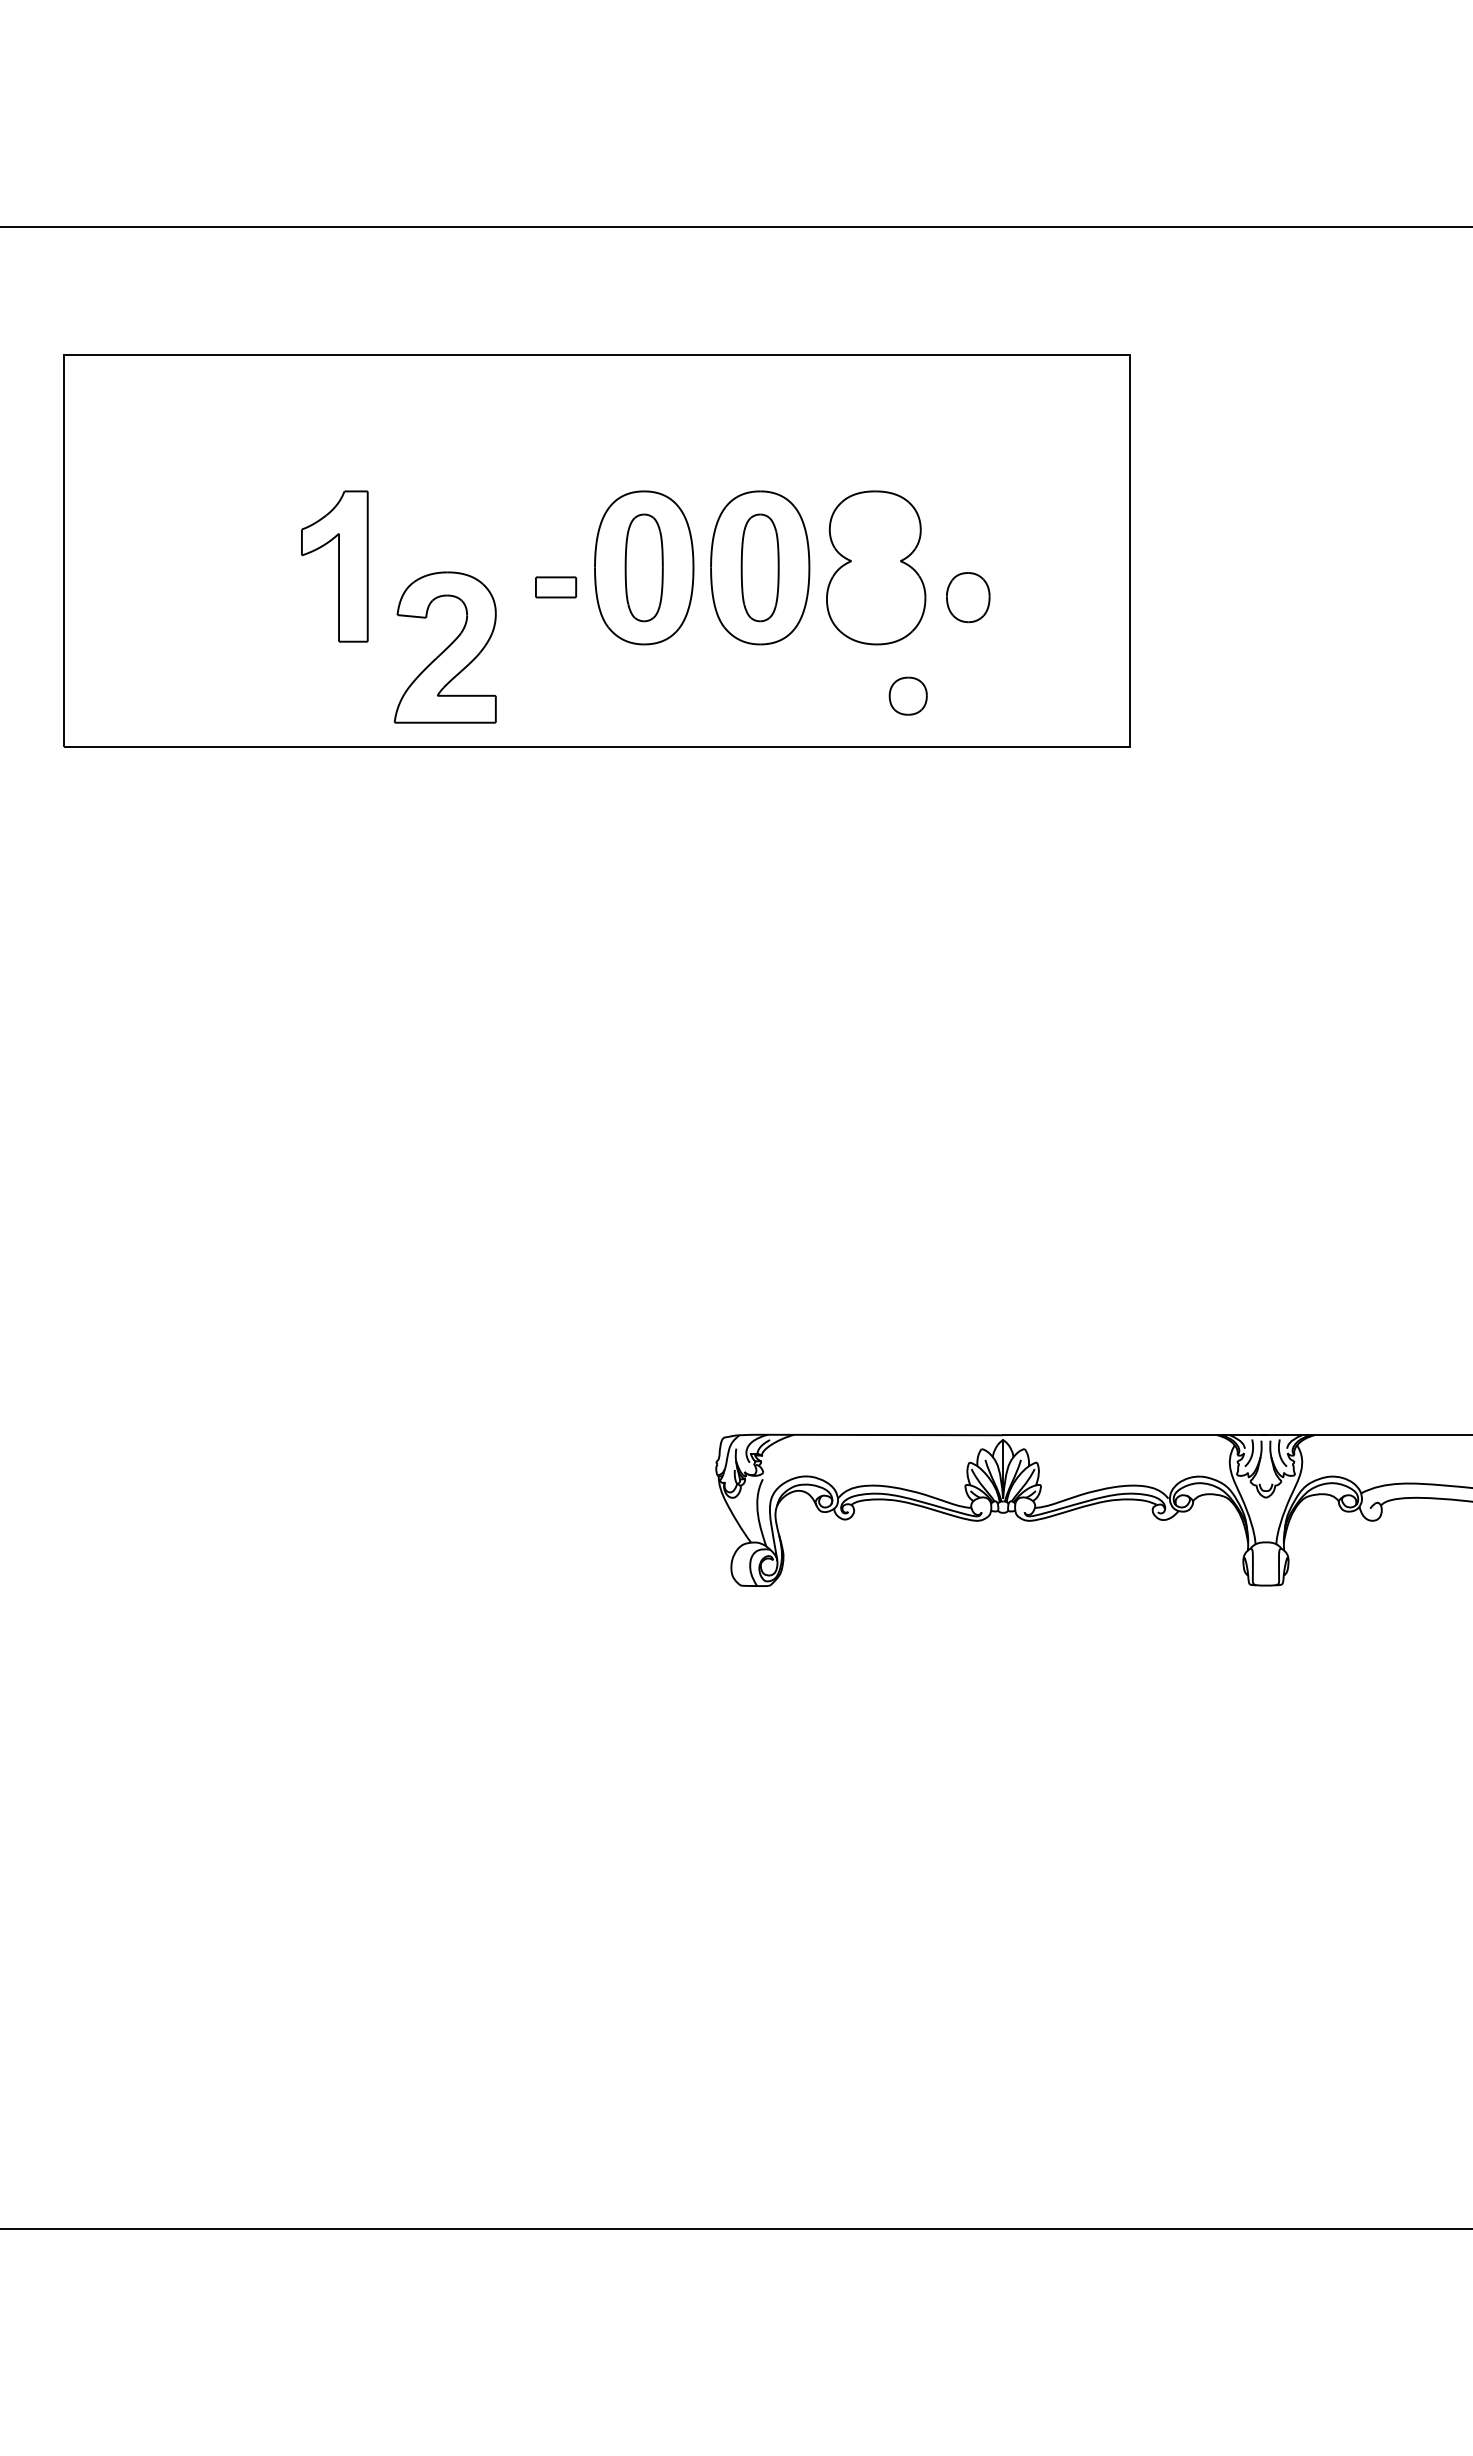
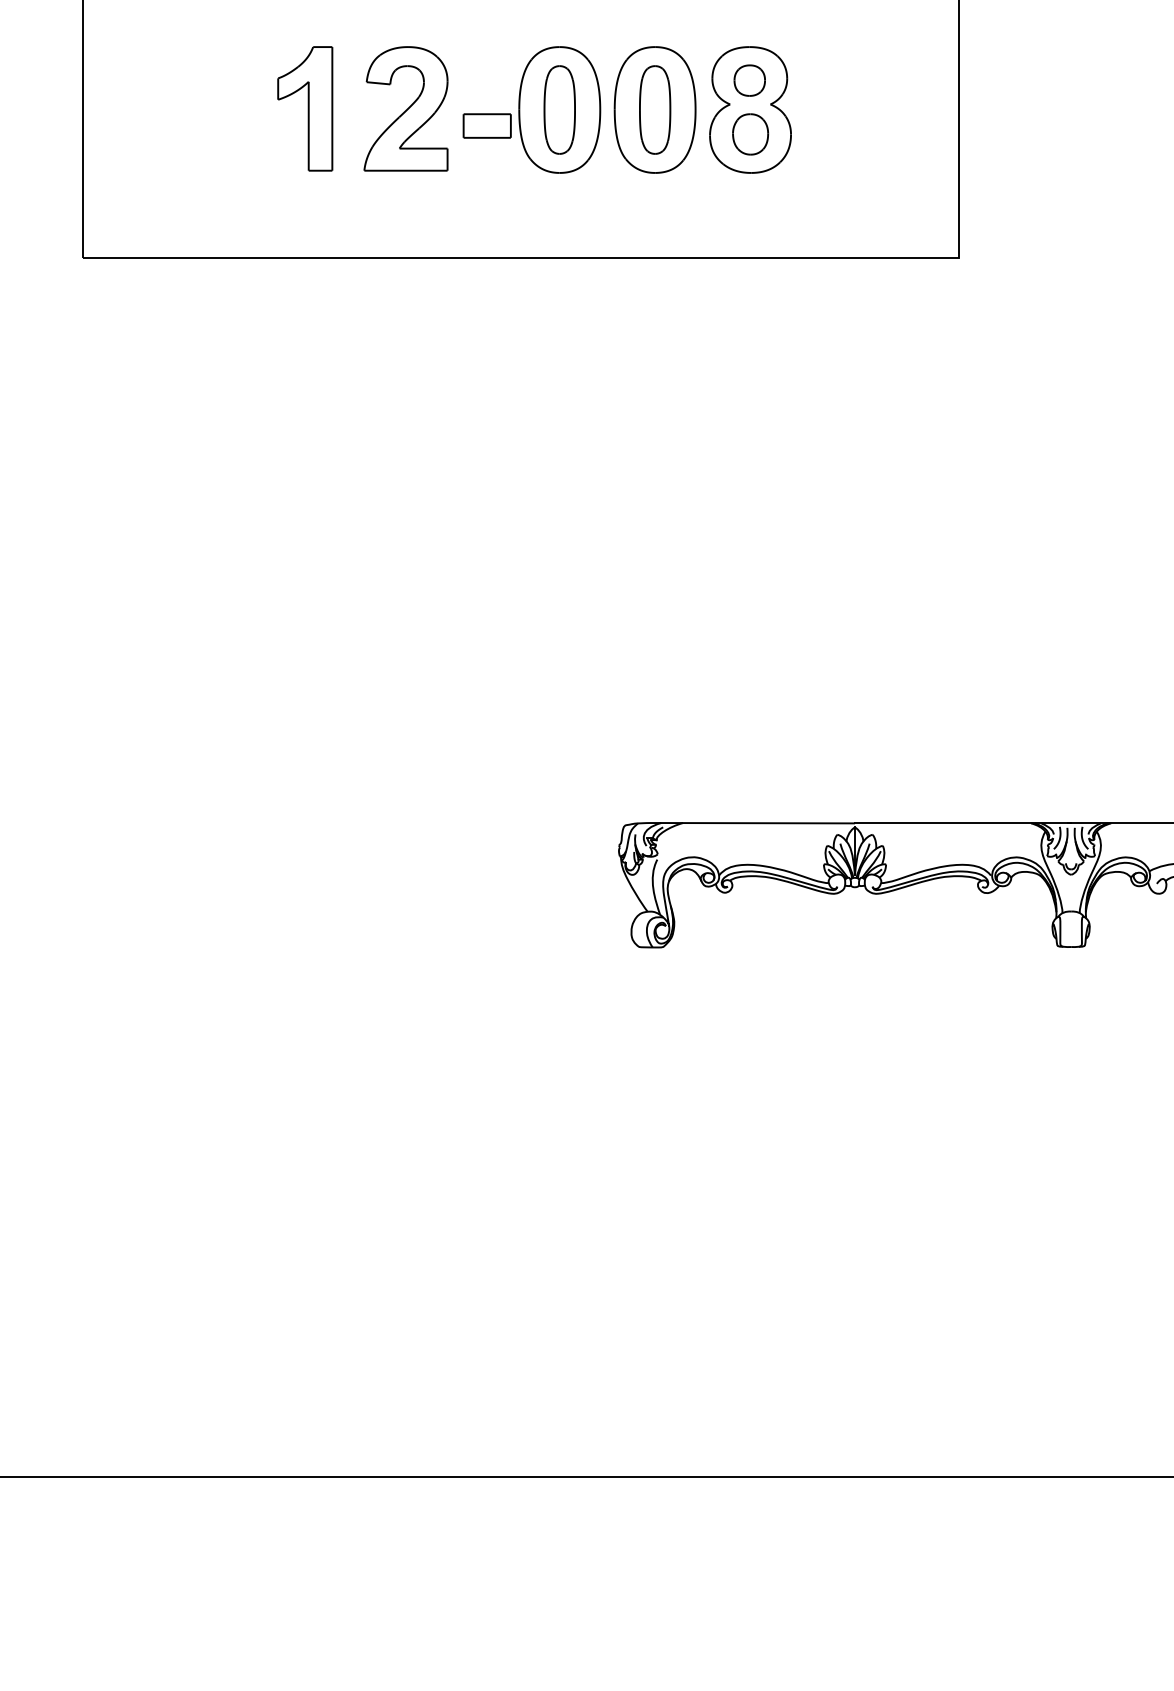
part: (555, 587) -> (486, 126), size x1.43
part: (968, 597) -> (750, 134), moved
part: (444, 647) -> (405, 108), moved
part: (907, 695) -> (749, 80), moved

